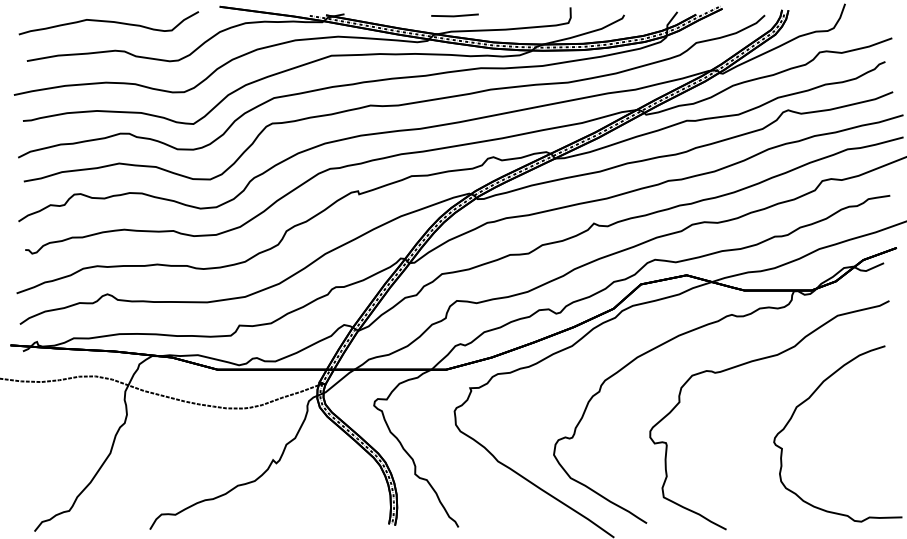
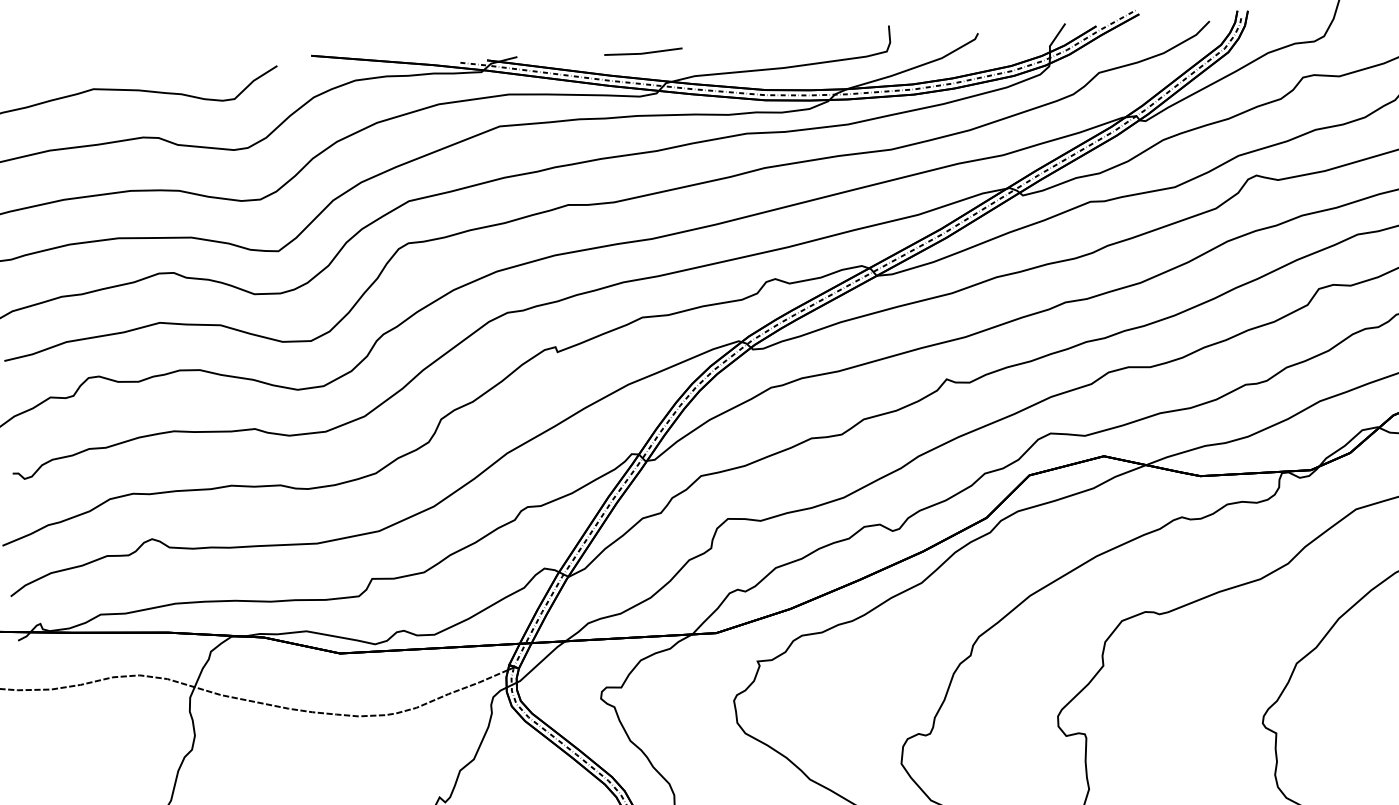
line: (454, 15) -> (642, 52), moved

